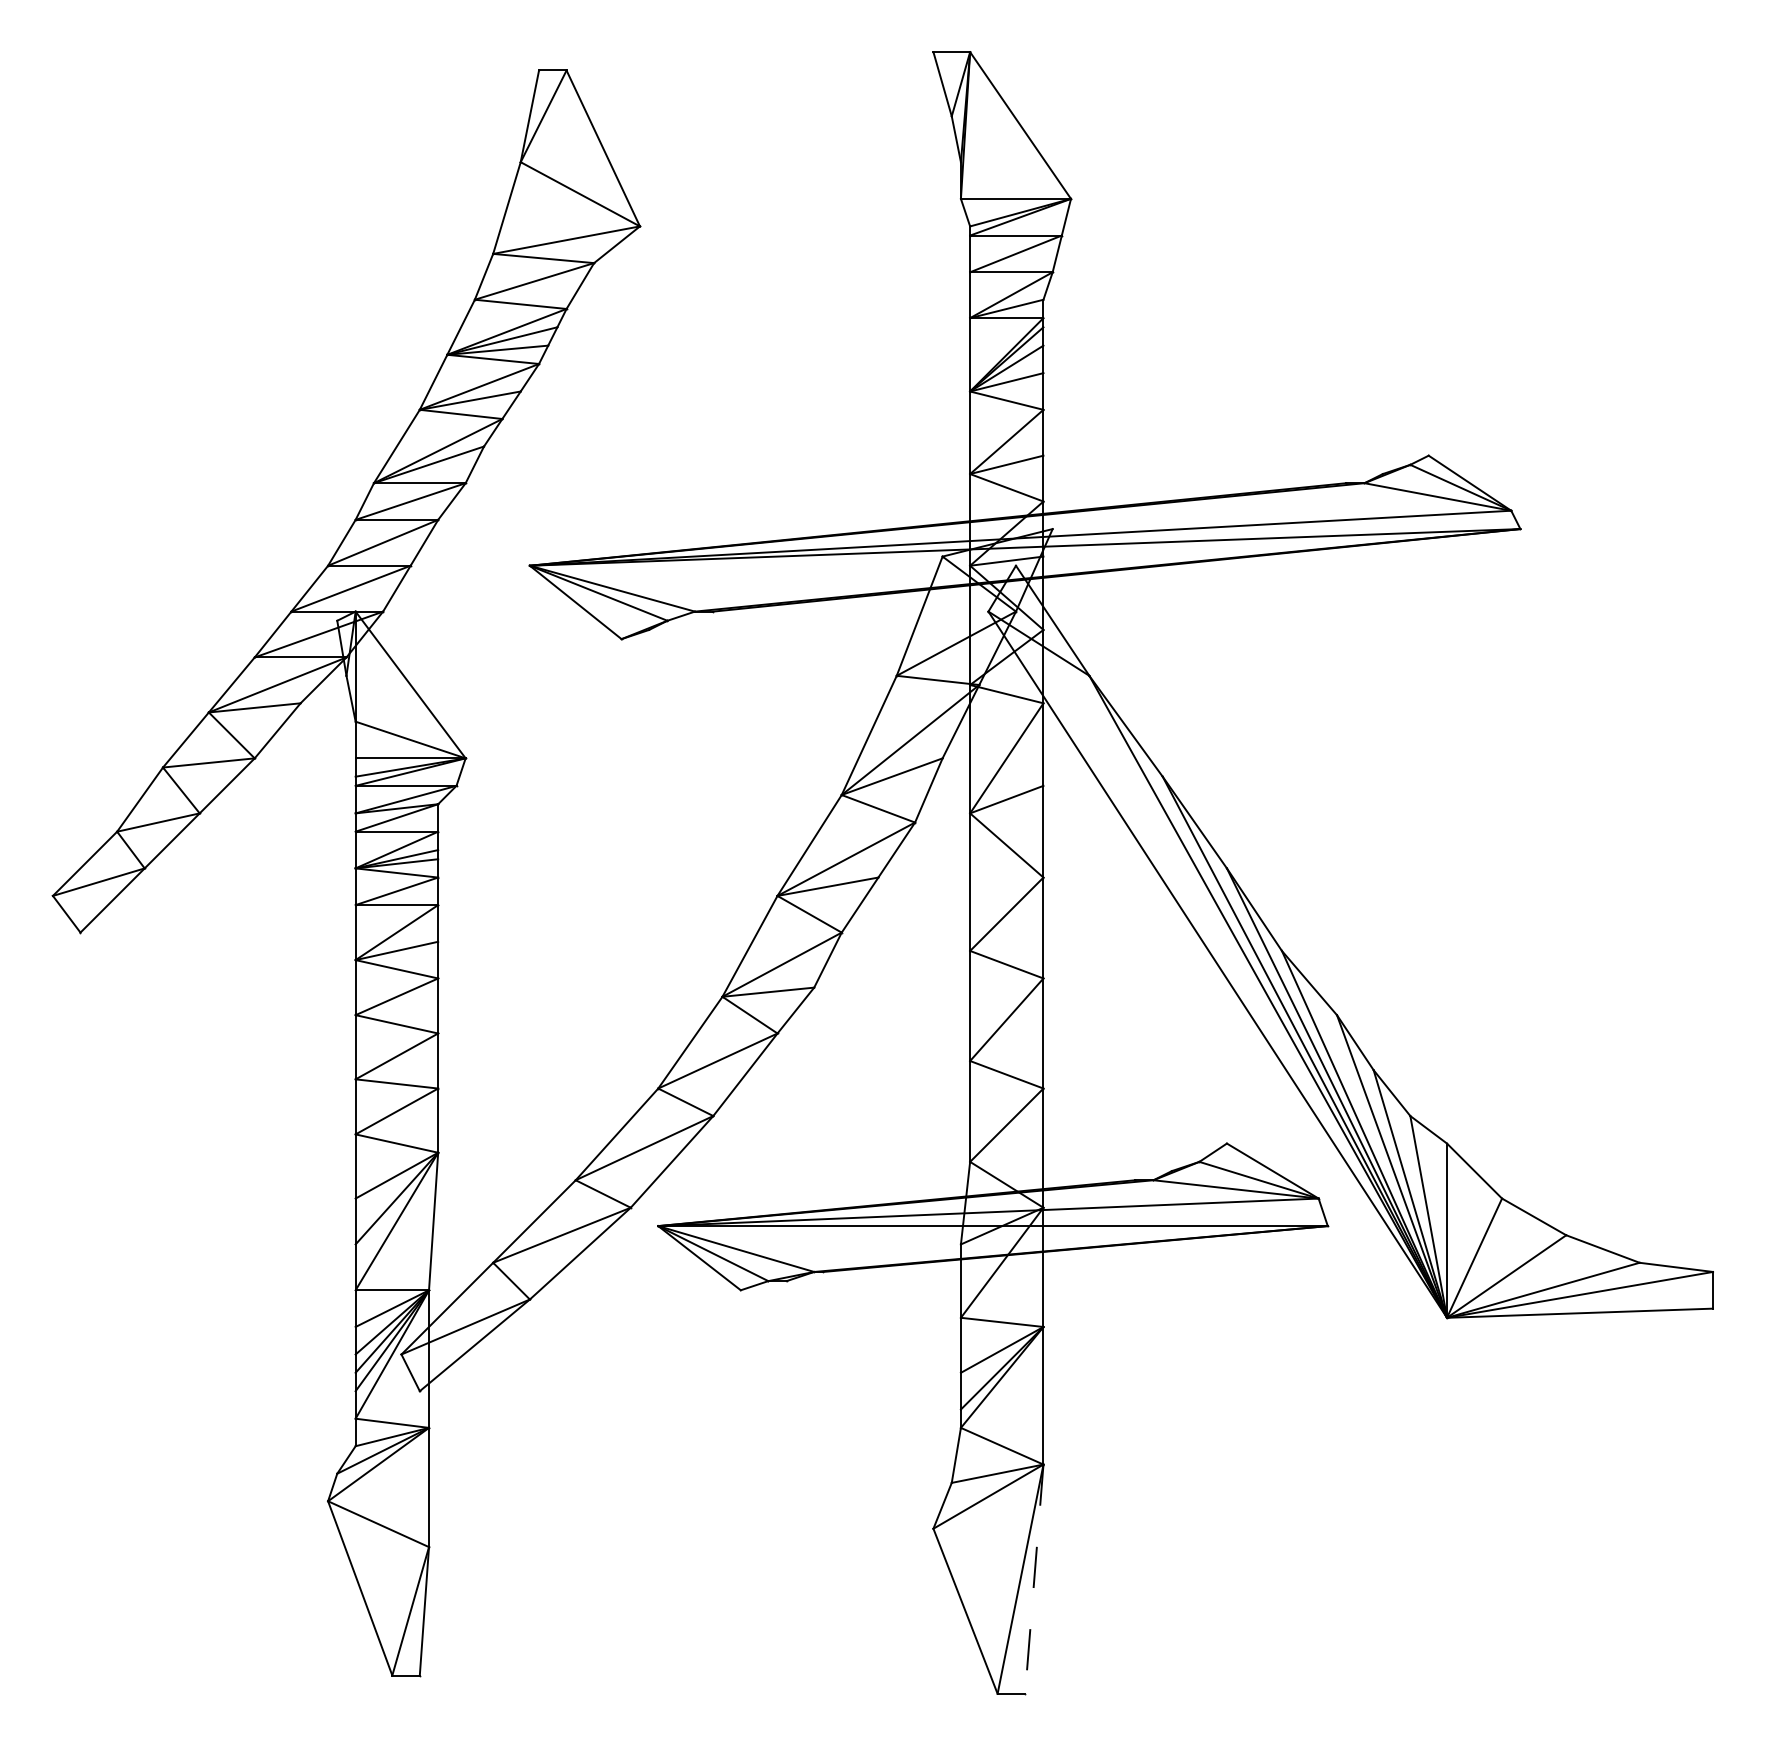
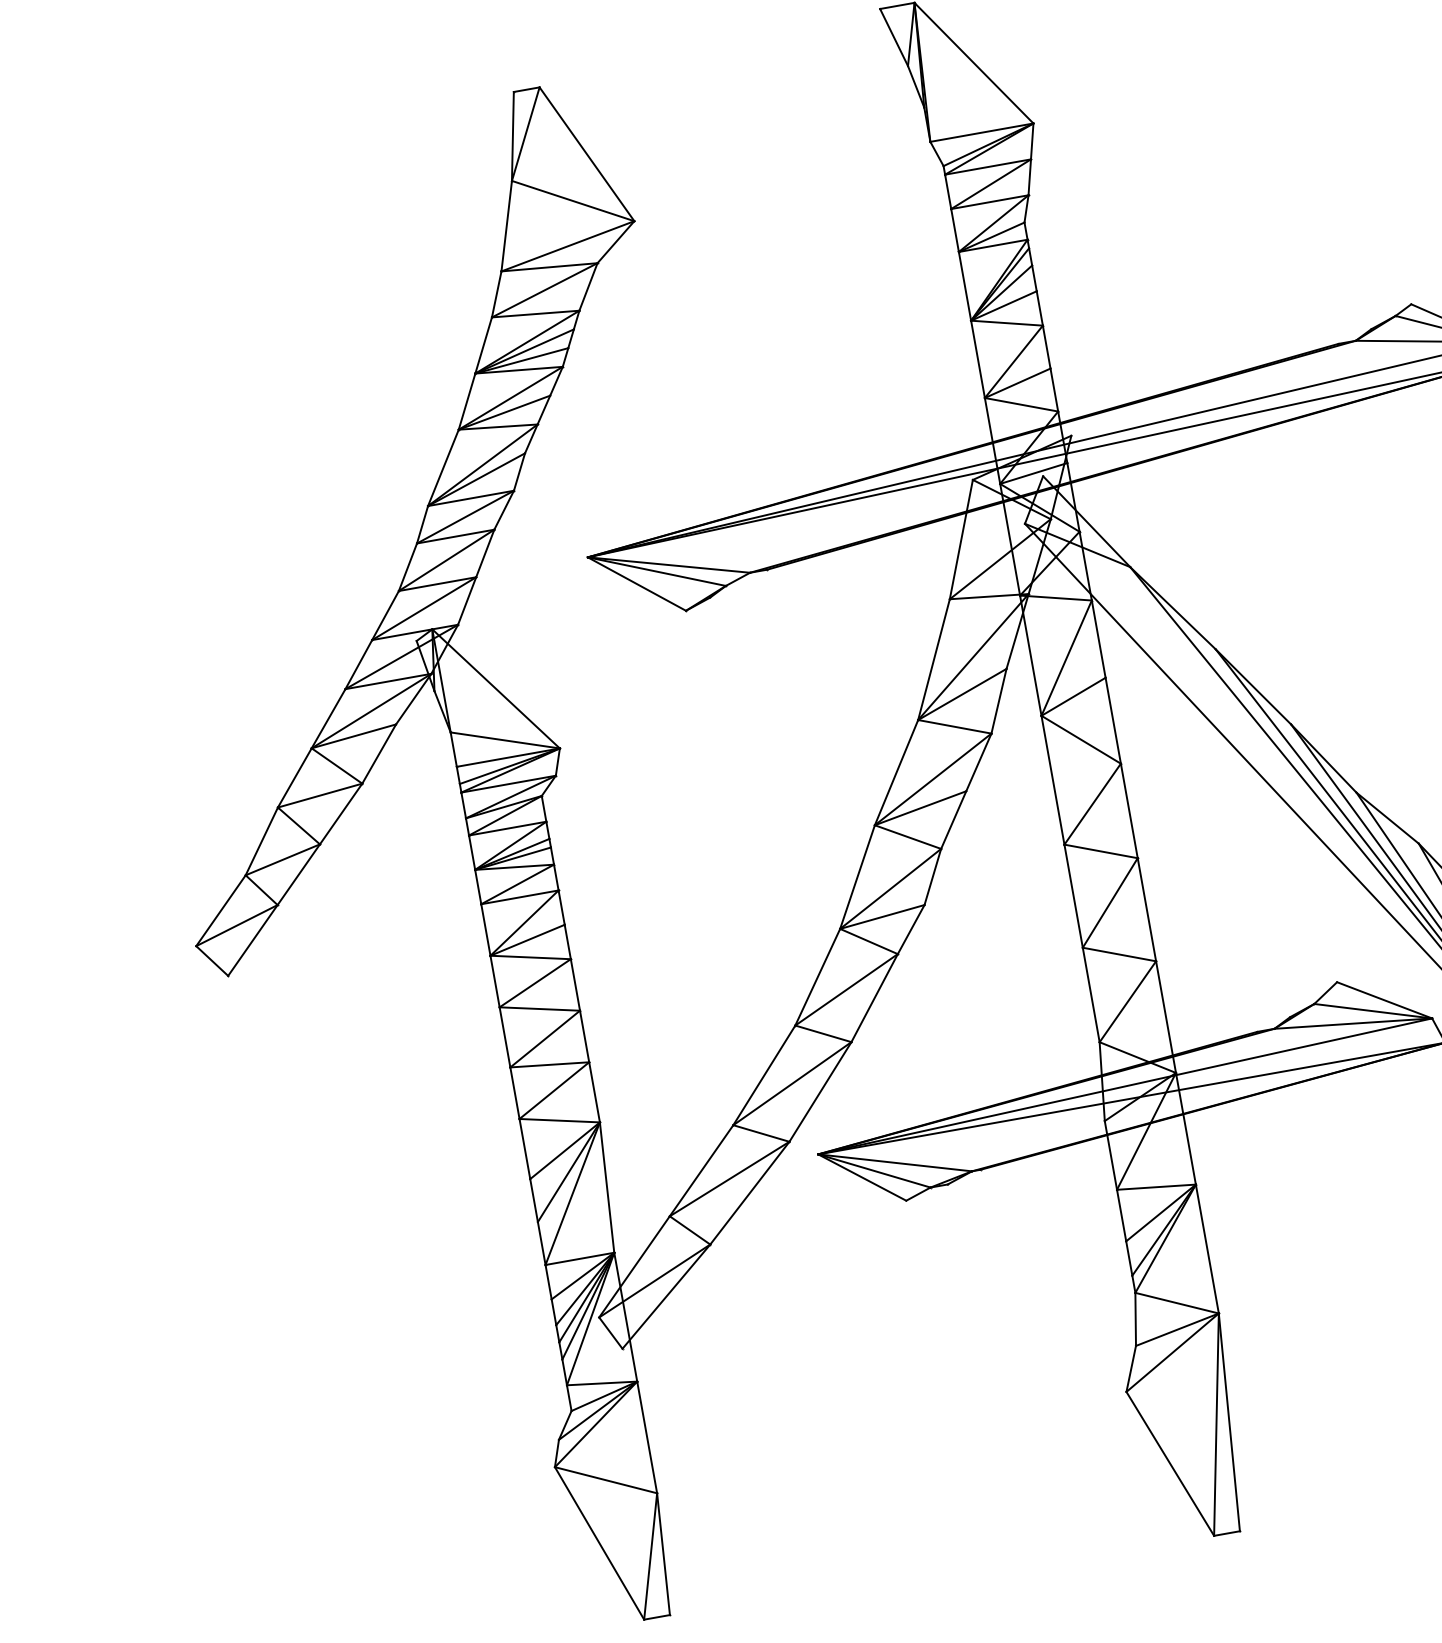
line: (1034, 1579) -> (1229, 1422), dashed -> solid

